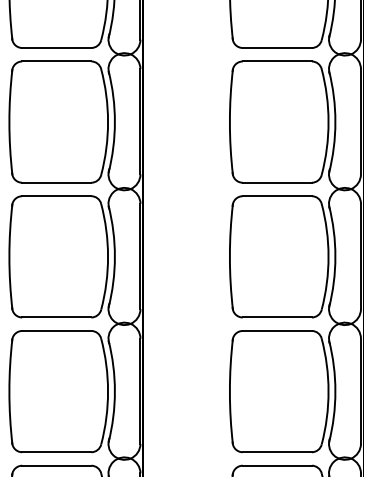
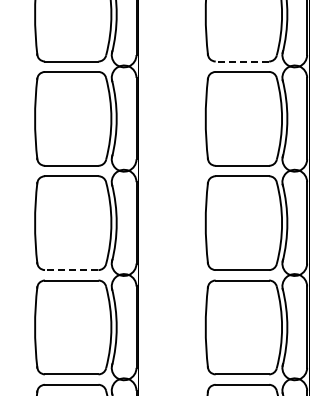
line: (277, 47) -> (242, 61), solid -> dashed
line: (56, 318) -> (71, 270), solid -> dashed

